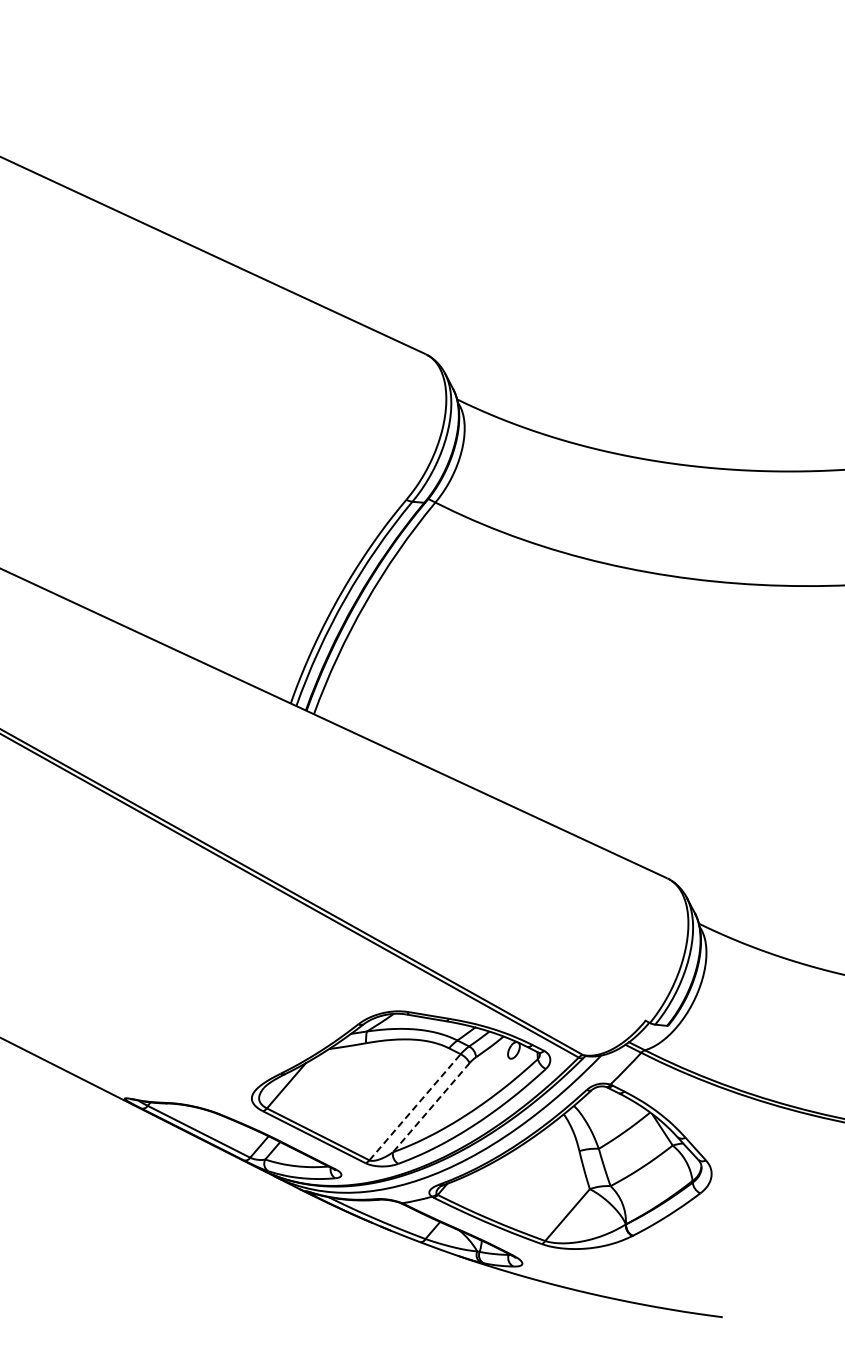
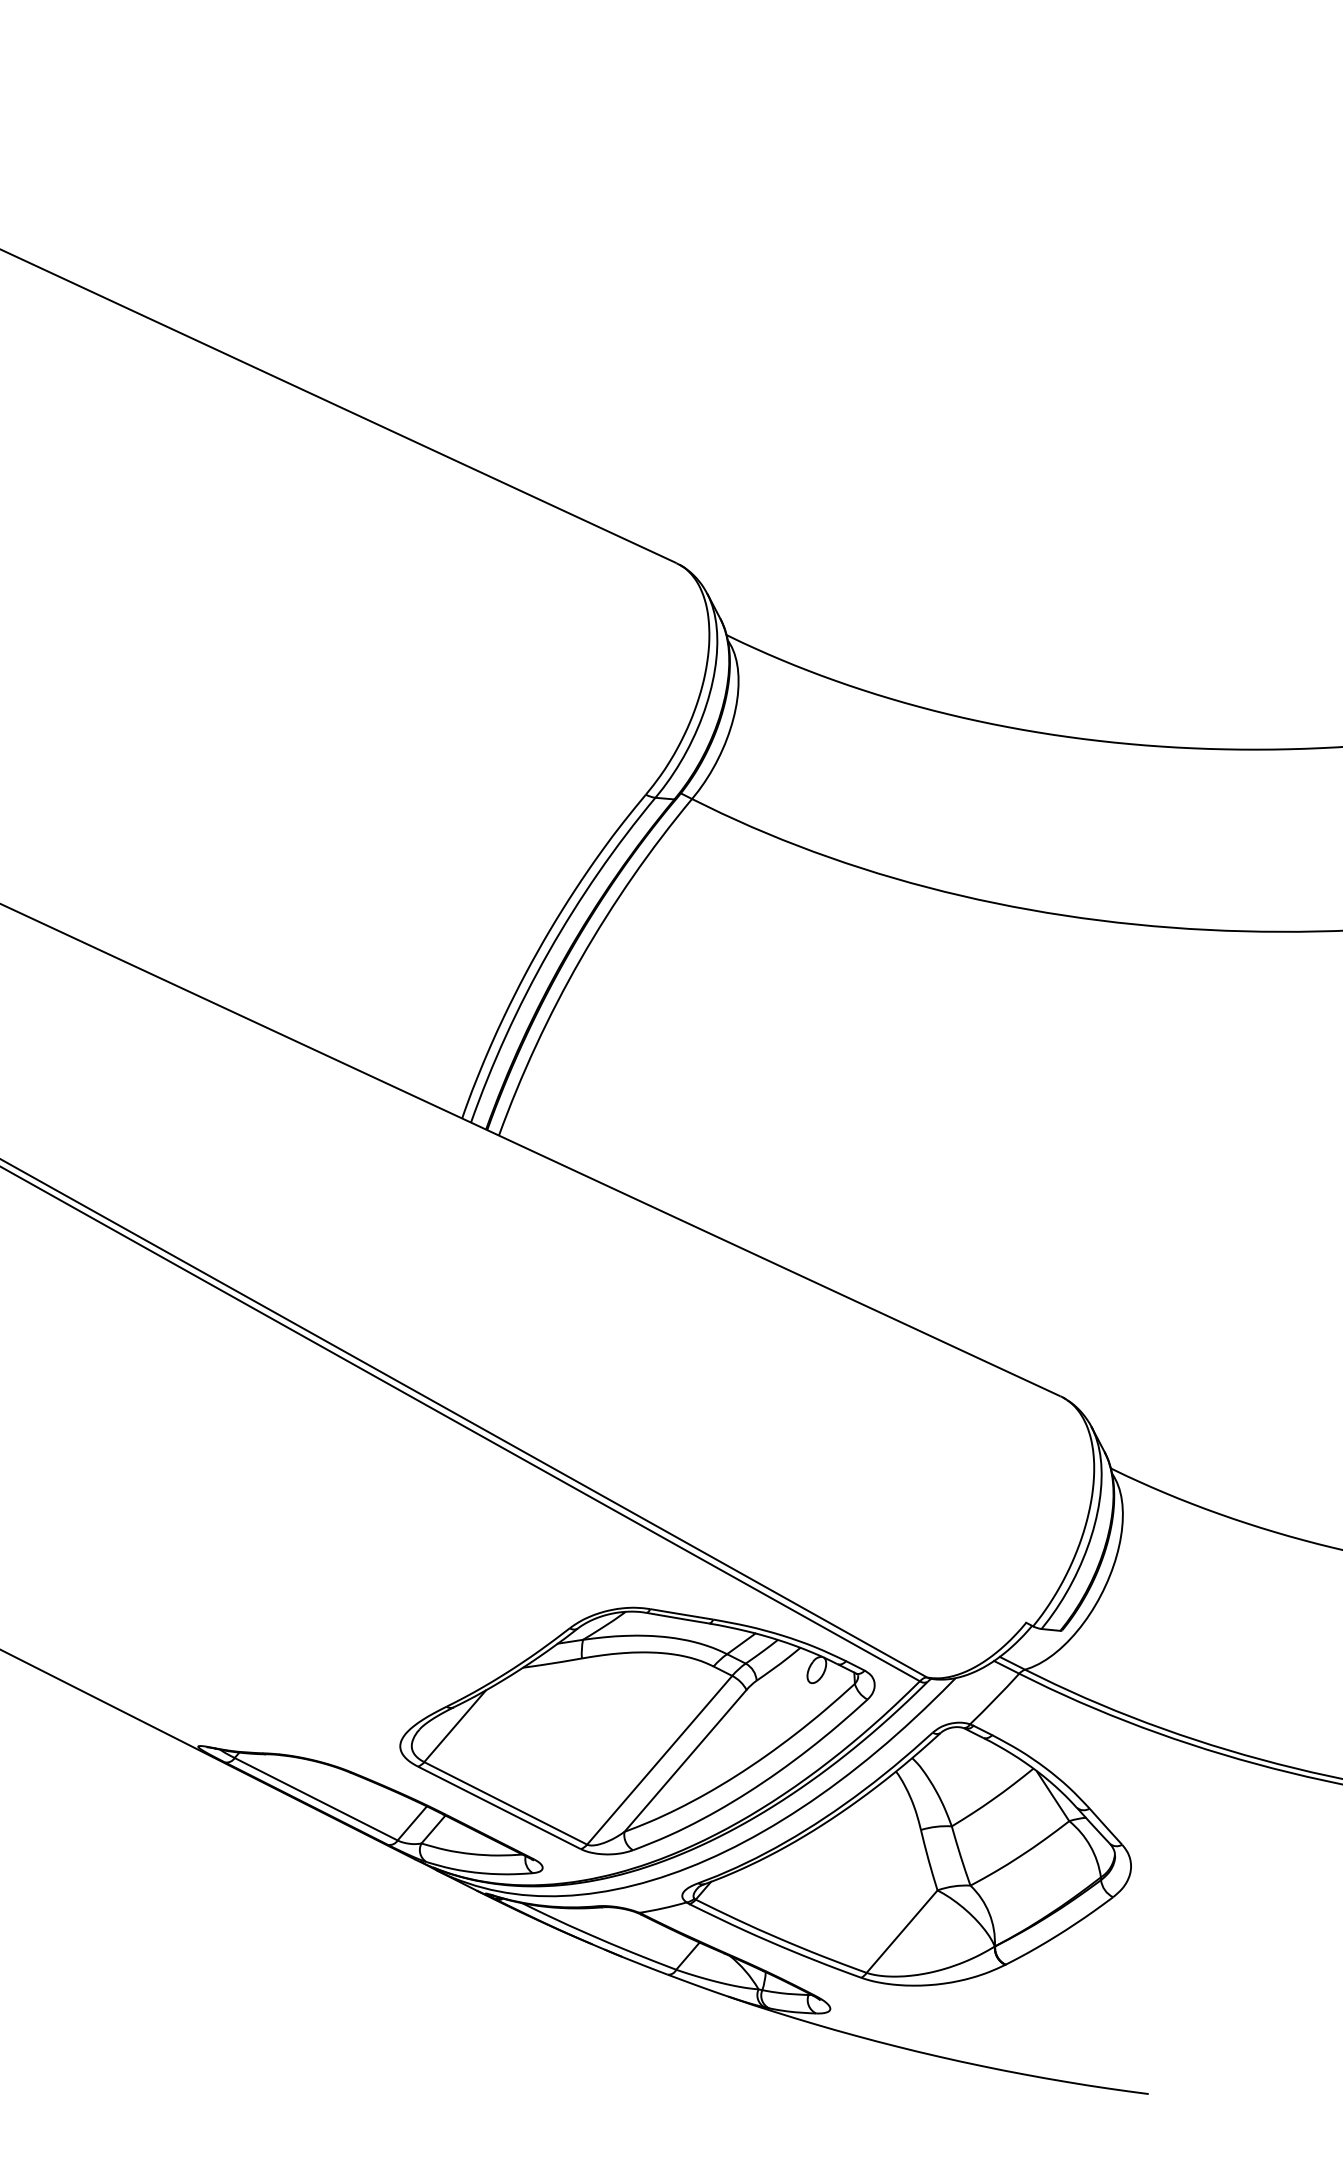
line: (415, 1107) -> (660, 1760), dashed -> solid
line: (431, 1107) -> (685, 1760), dashed -> solid

